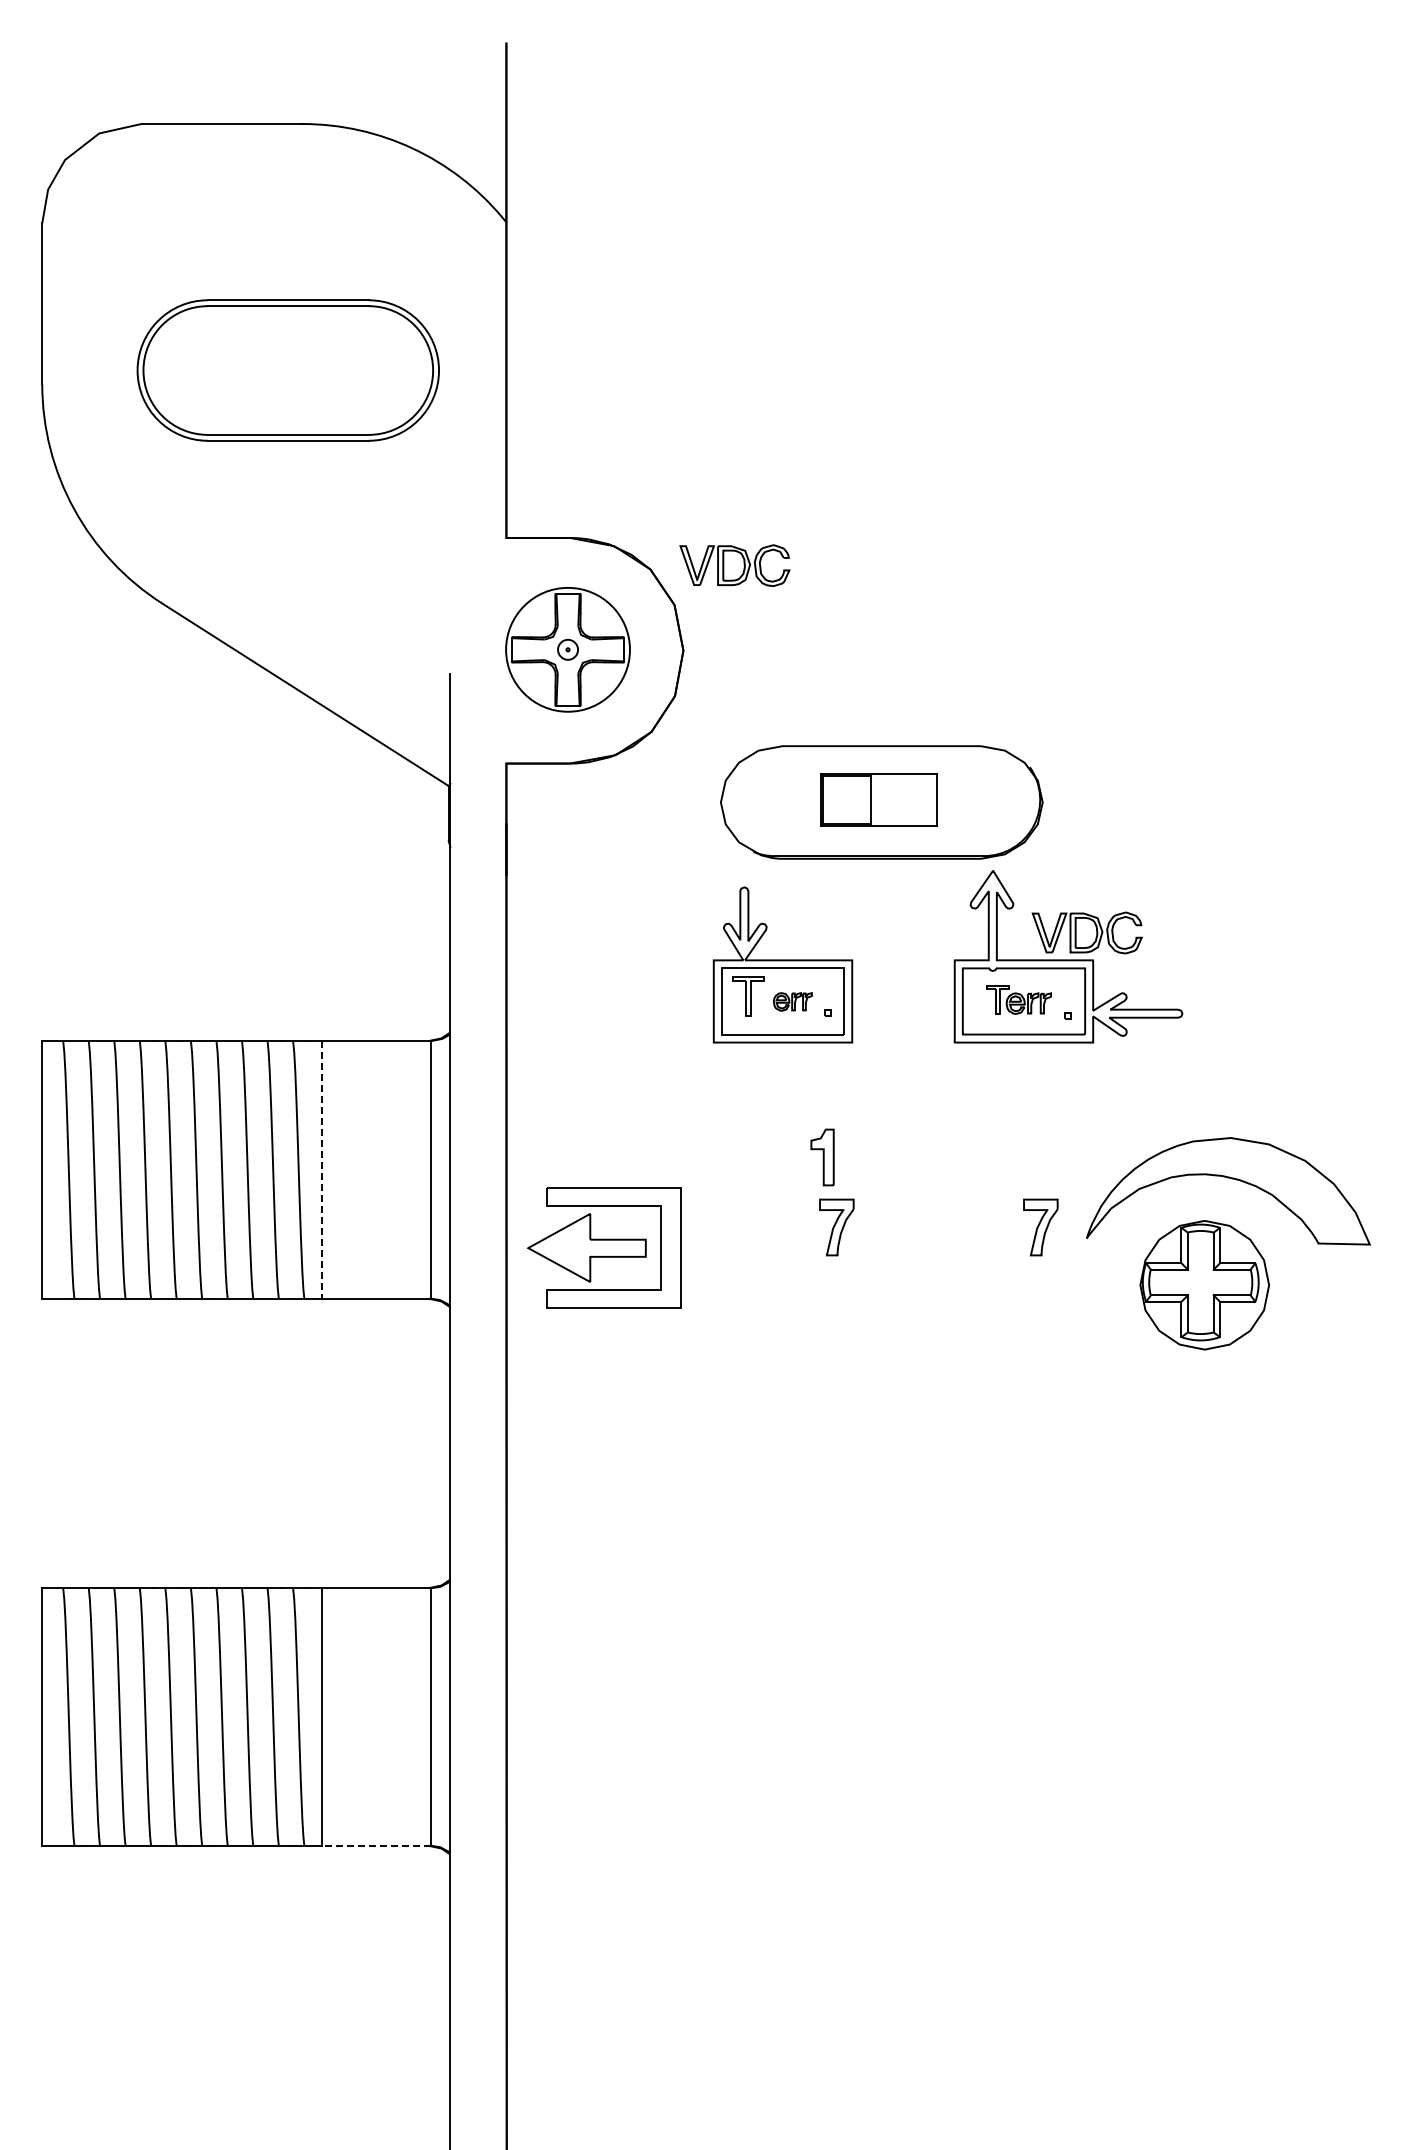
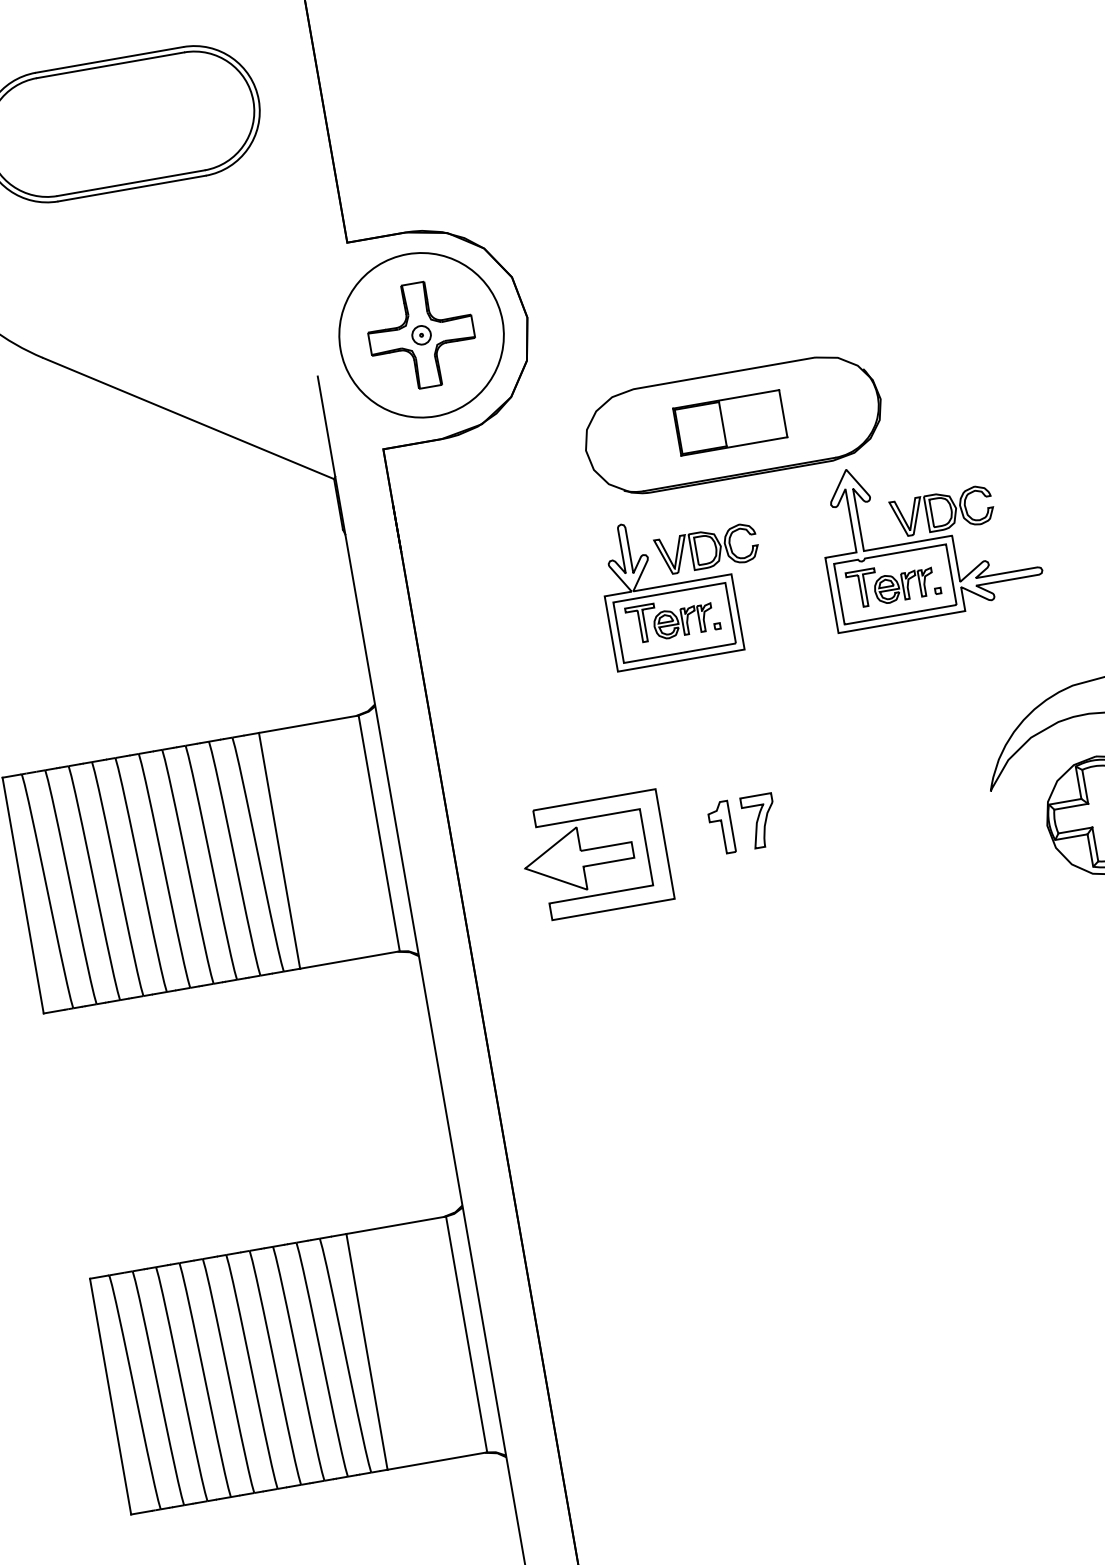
part: (734, 565) -> (706, 549), moved
circle: (567, 649) -> (421, 335), size x1.43
part: (1018, 999) -> (890, 583), size x1.43
part: (792, 1001) -> (683, 621), size x1.67
part: (822, 1157) -> (721, 828), moved
line: (322, 1169) -> (279, 850), dashed -> solid
part: (1040, 1227) -> (946, 788), removed
part: (603, 1247) -> (594, 855), moved
line: (375, 1845) -> (436, 1461), dashed -> solid

